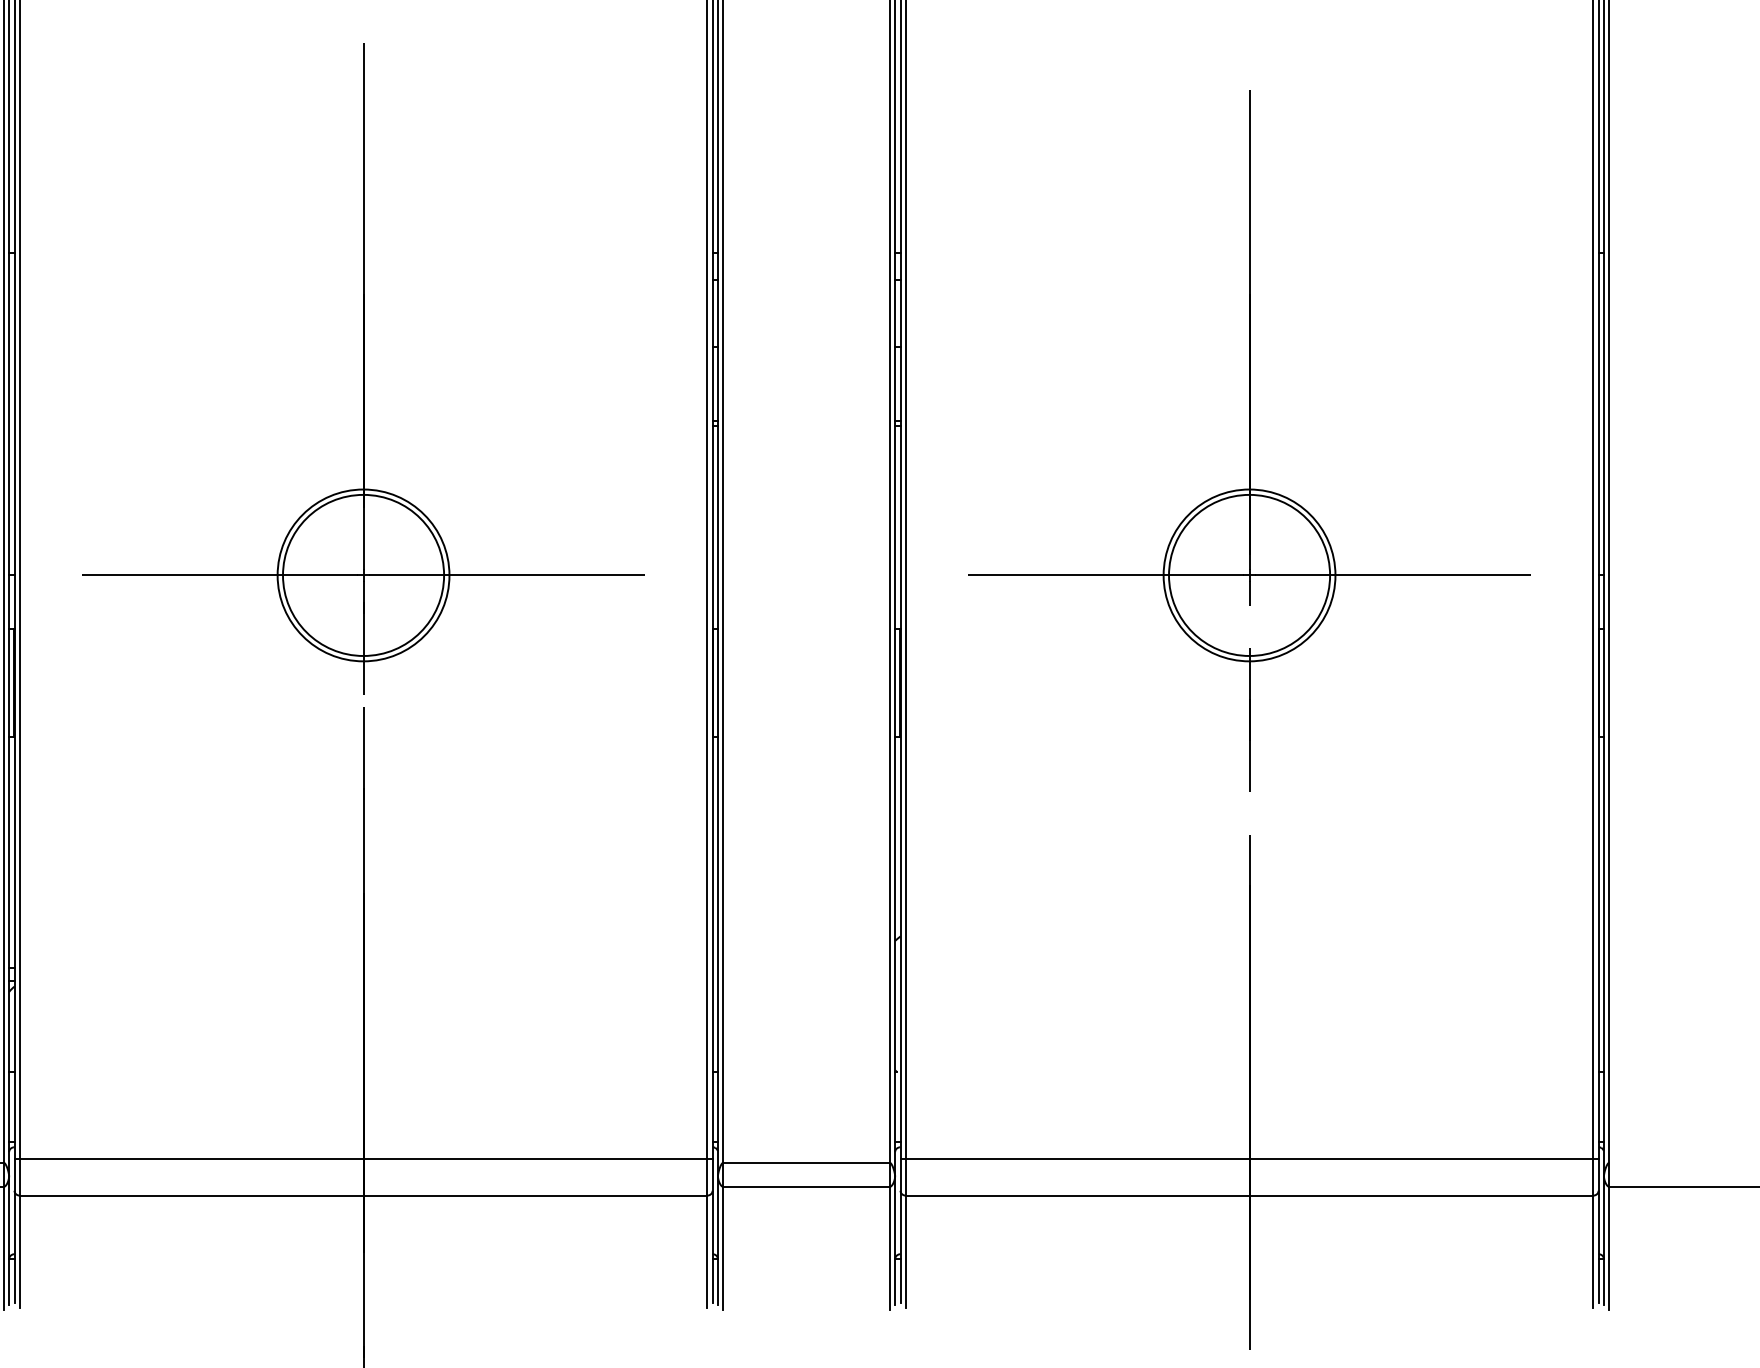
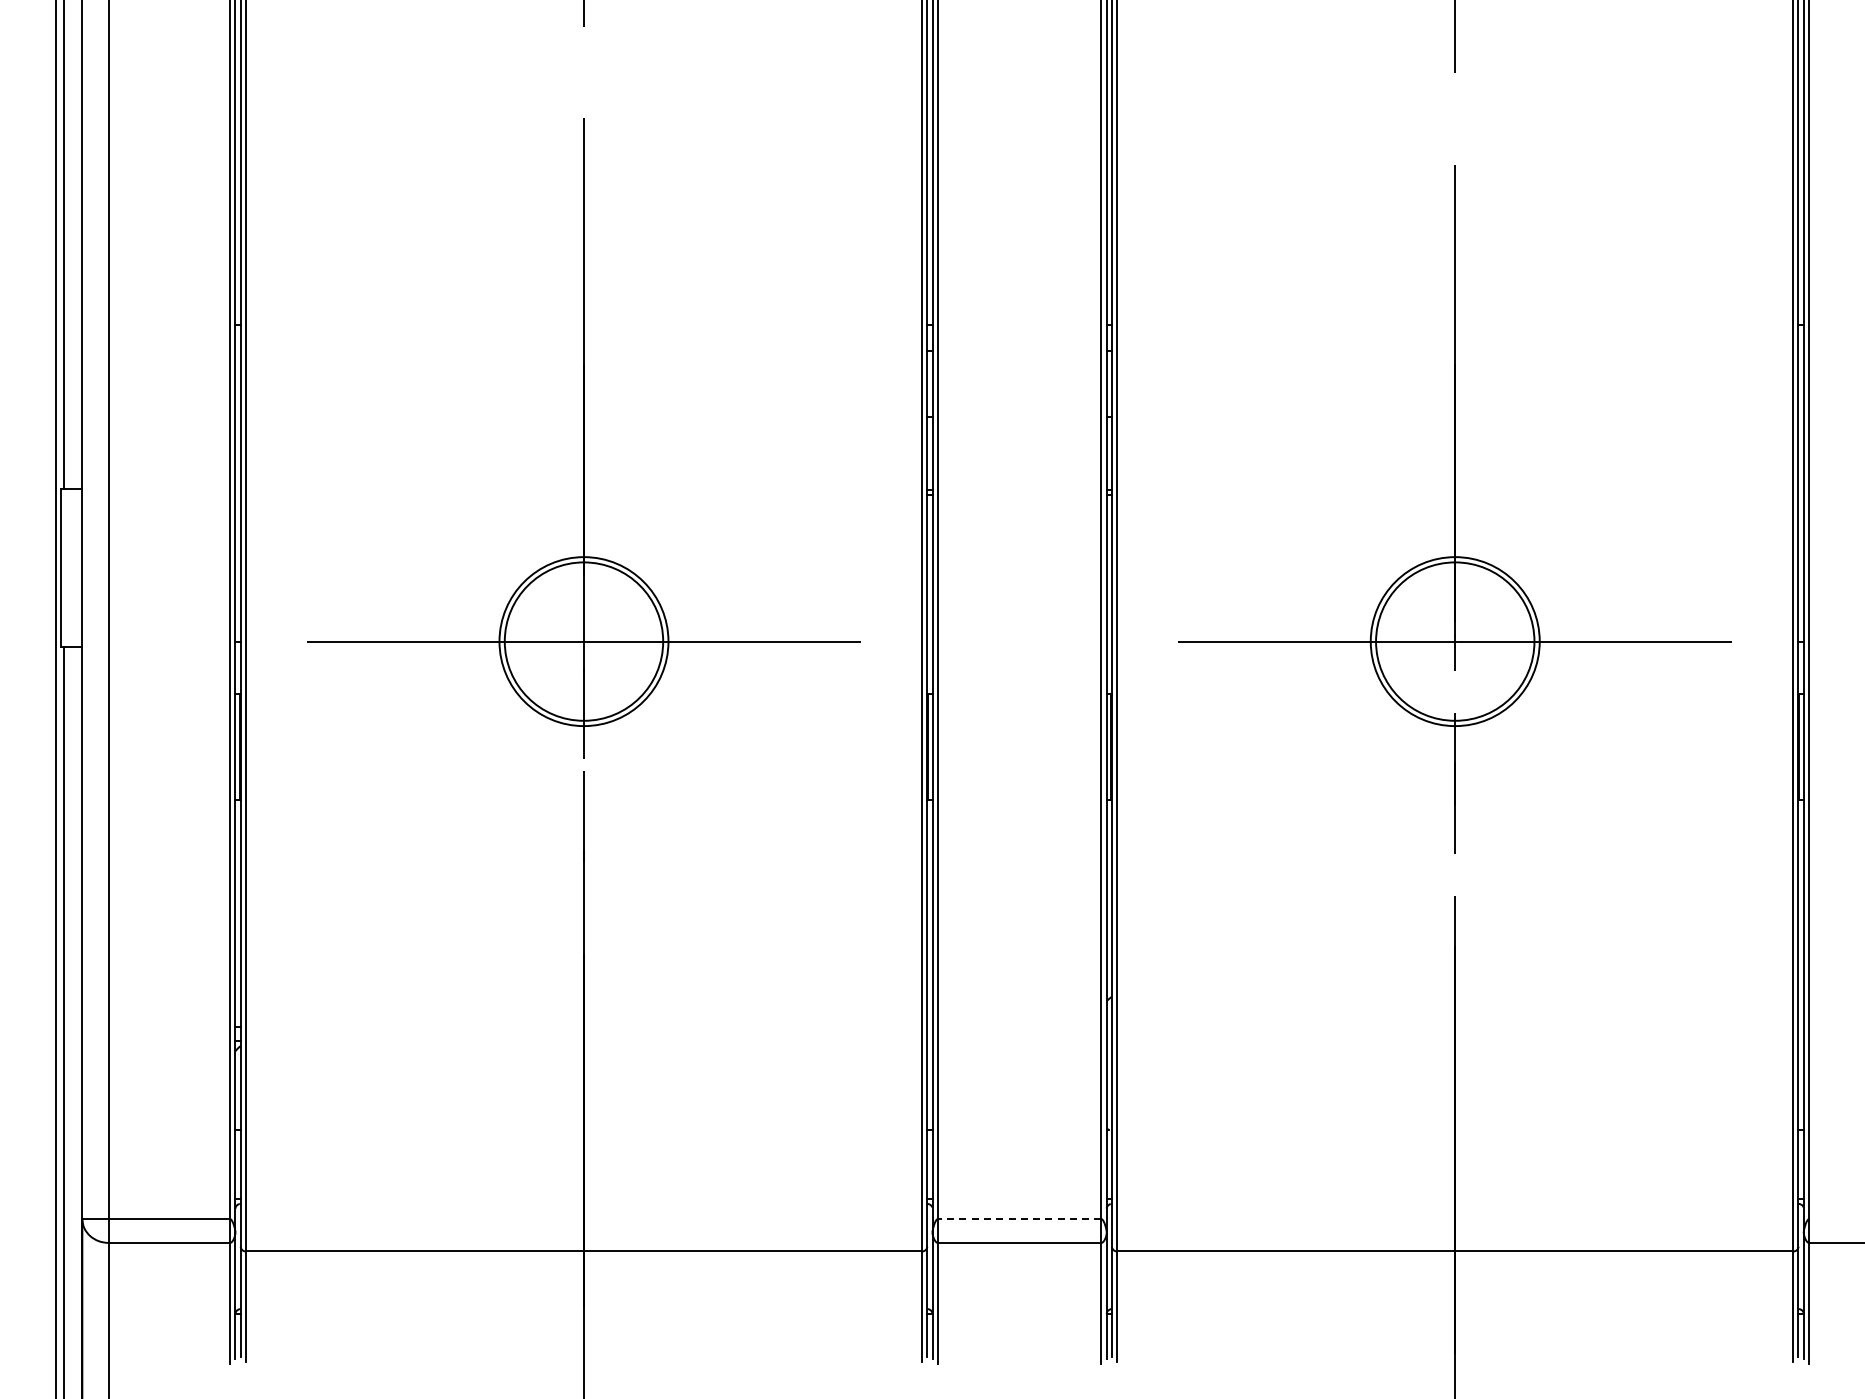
line: (363, 1159) -> (583, 1215), removed
line: (1249, 1159) -> (1455, 1215), removed
line: (806, 1163) -> (1019, 1219), solid -> dashed

